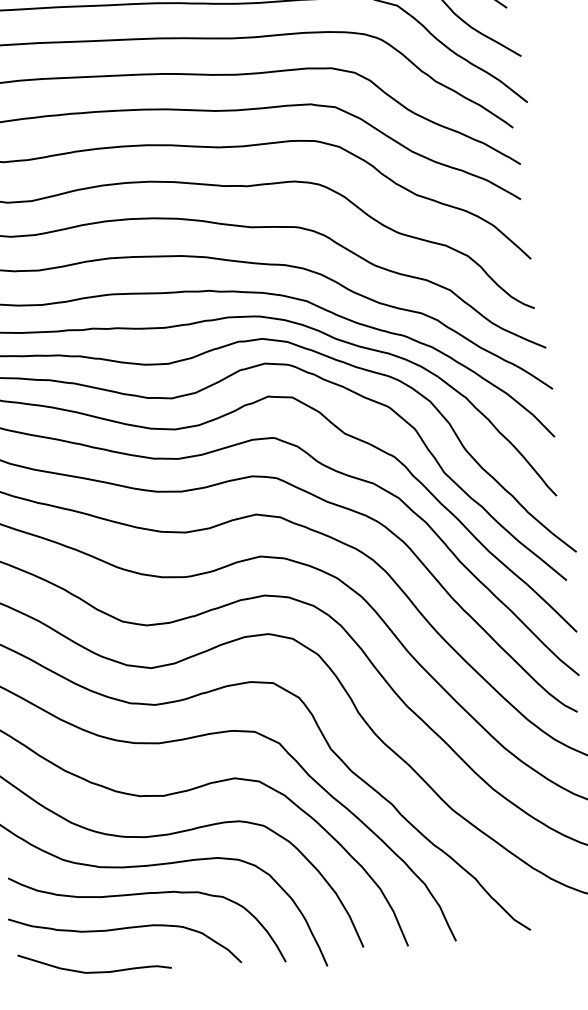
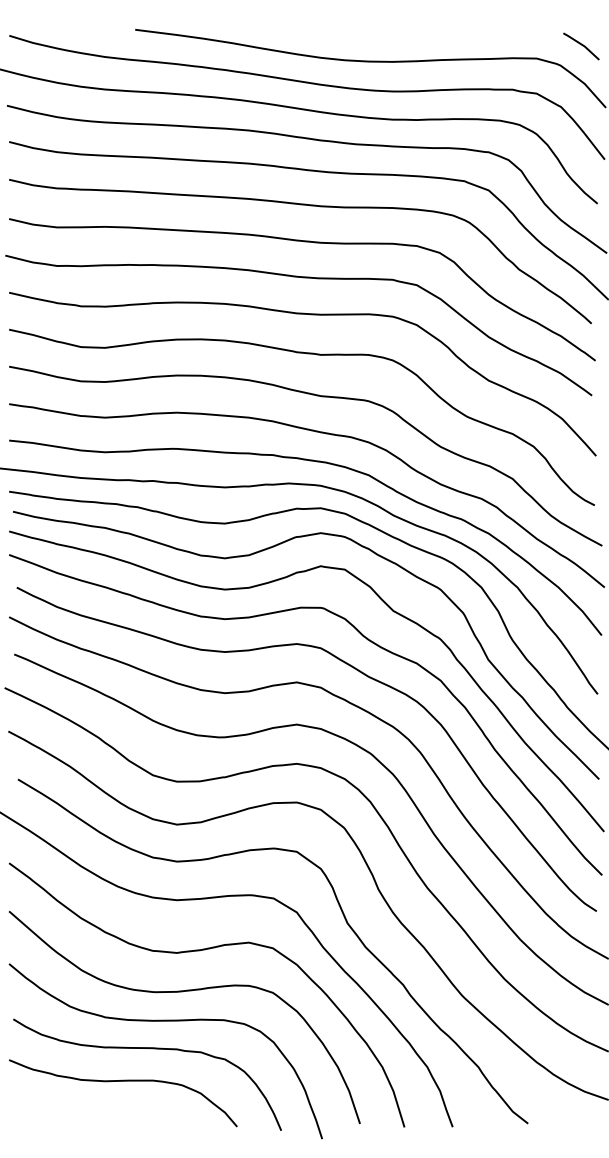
curve: (95, 971) -> (90, 1120), removed

